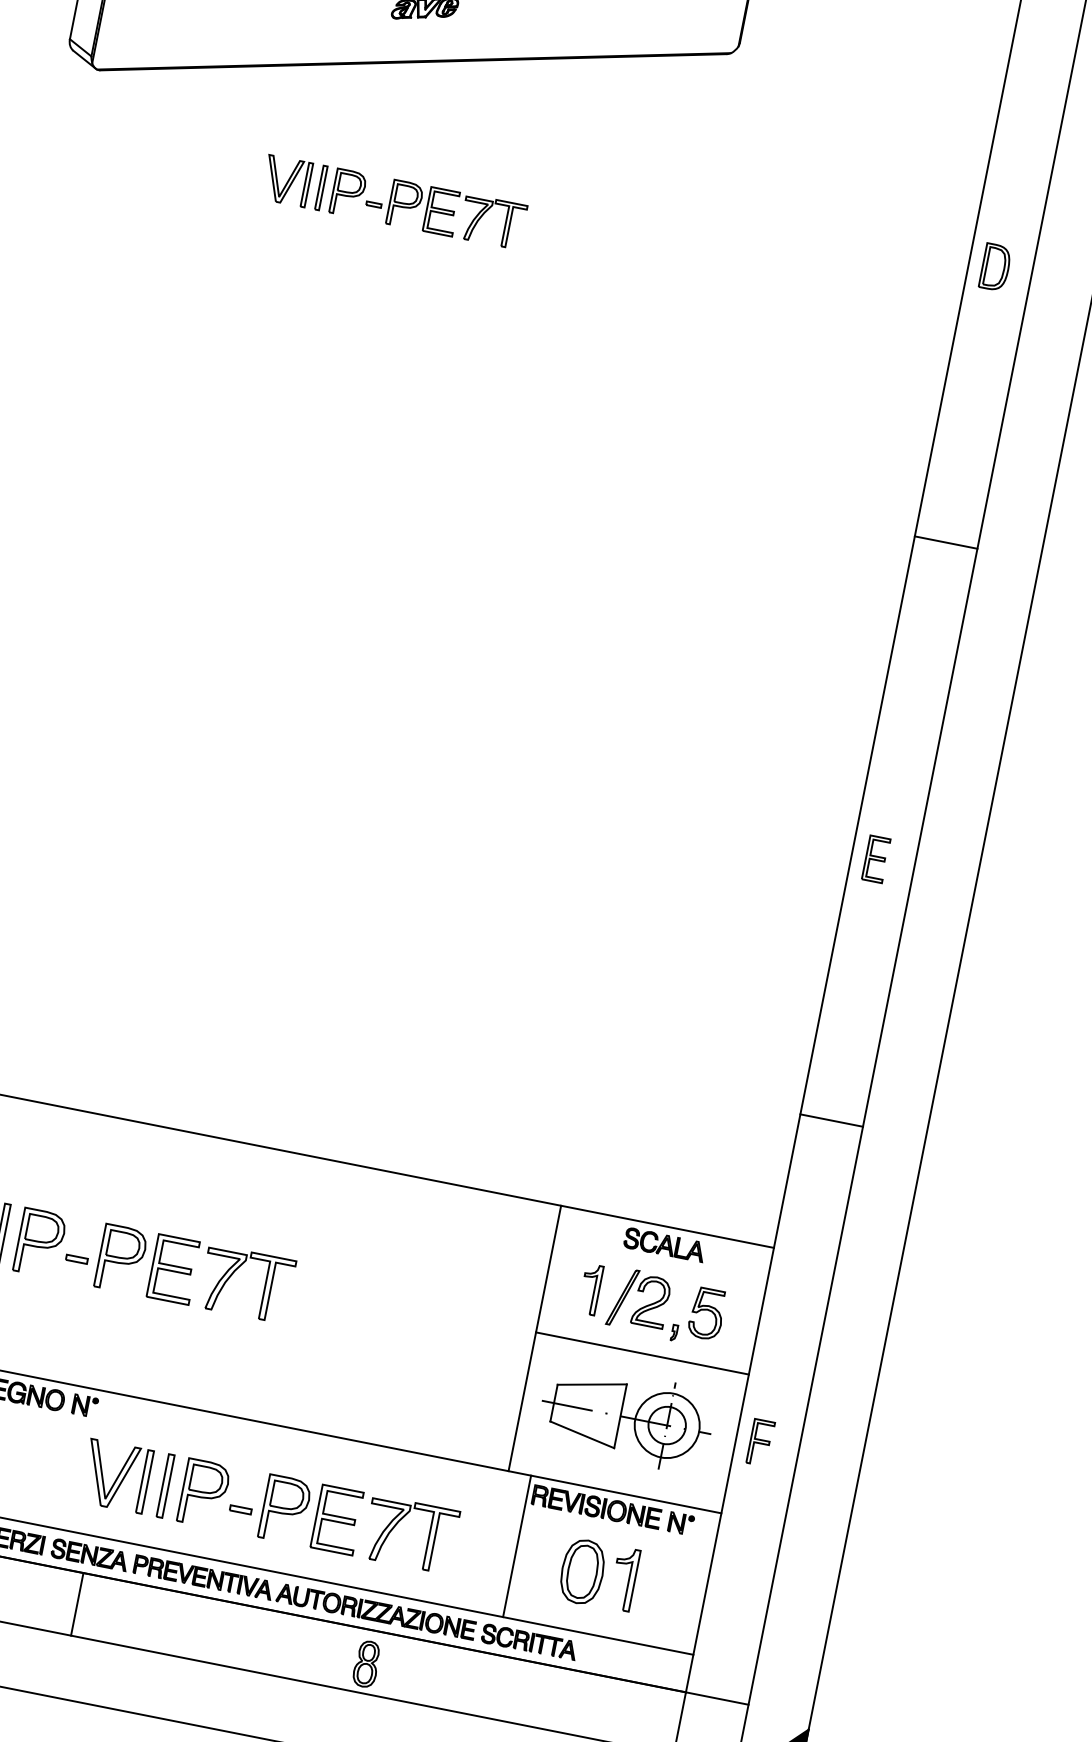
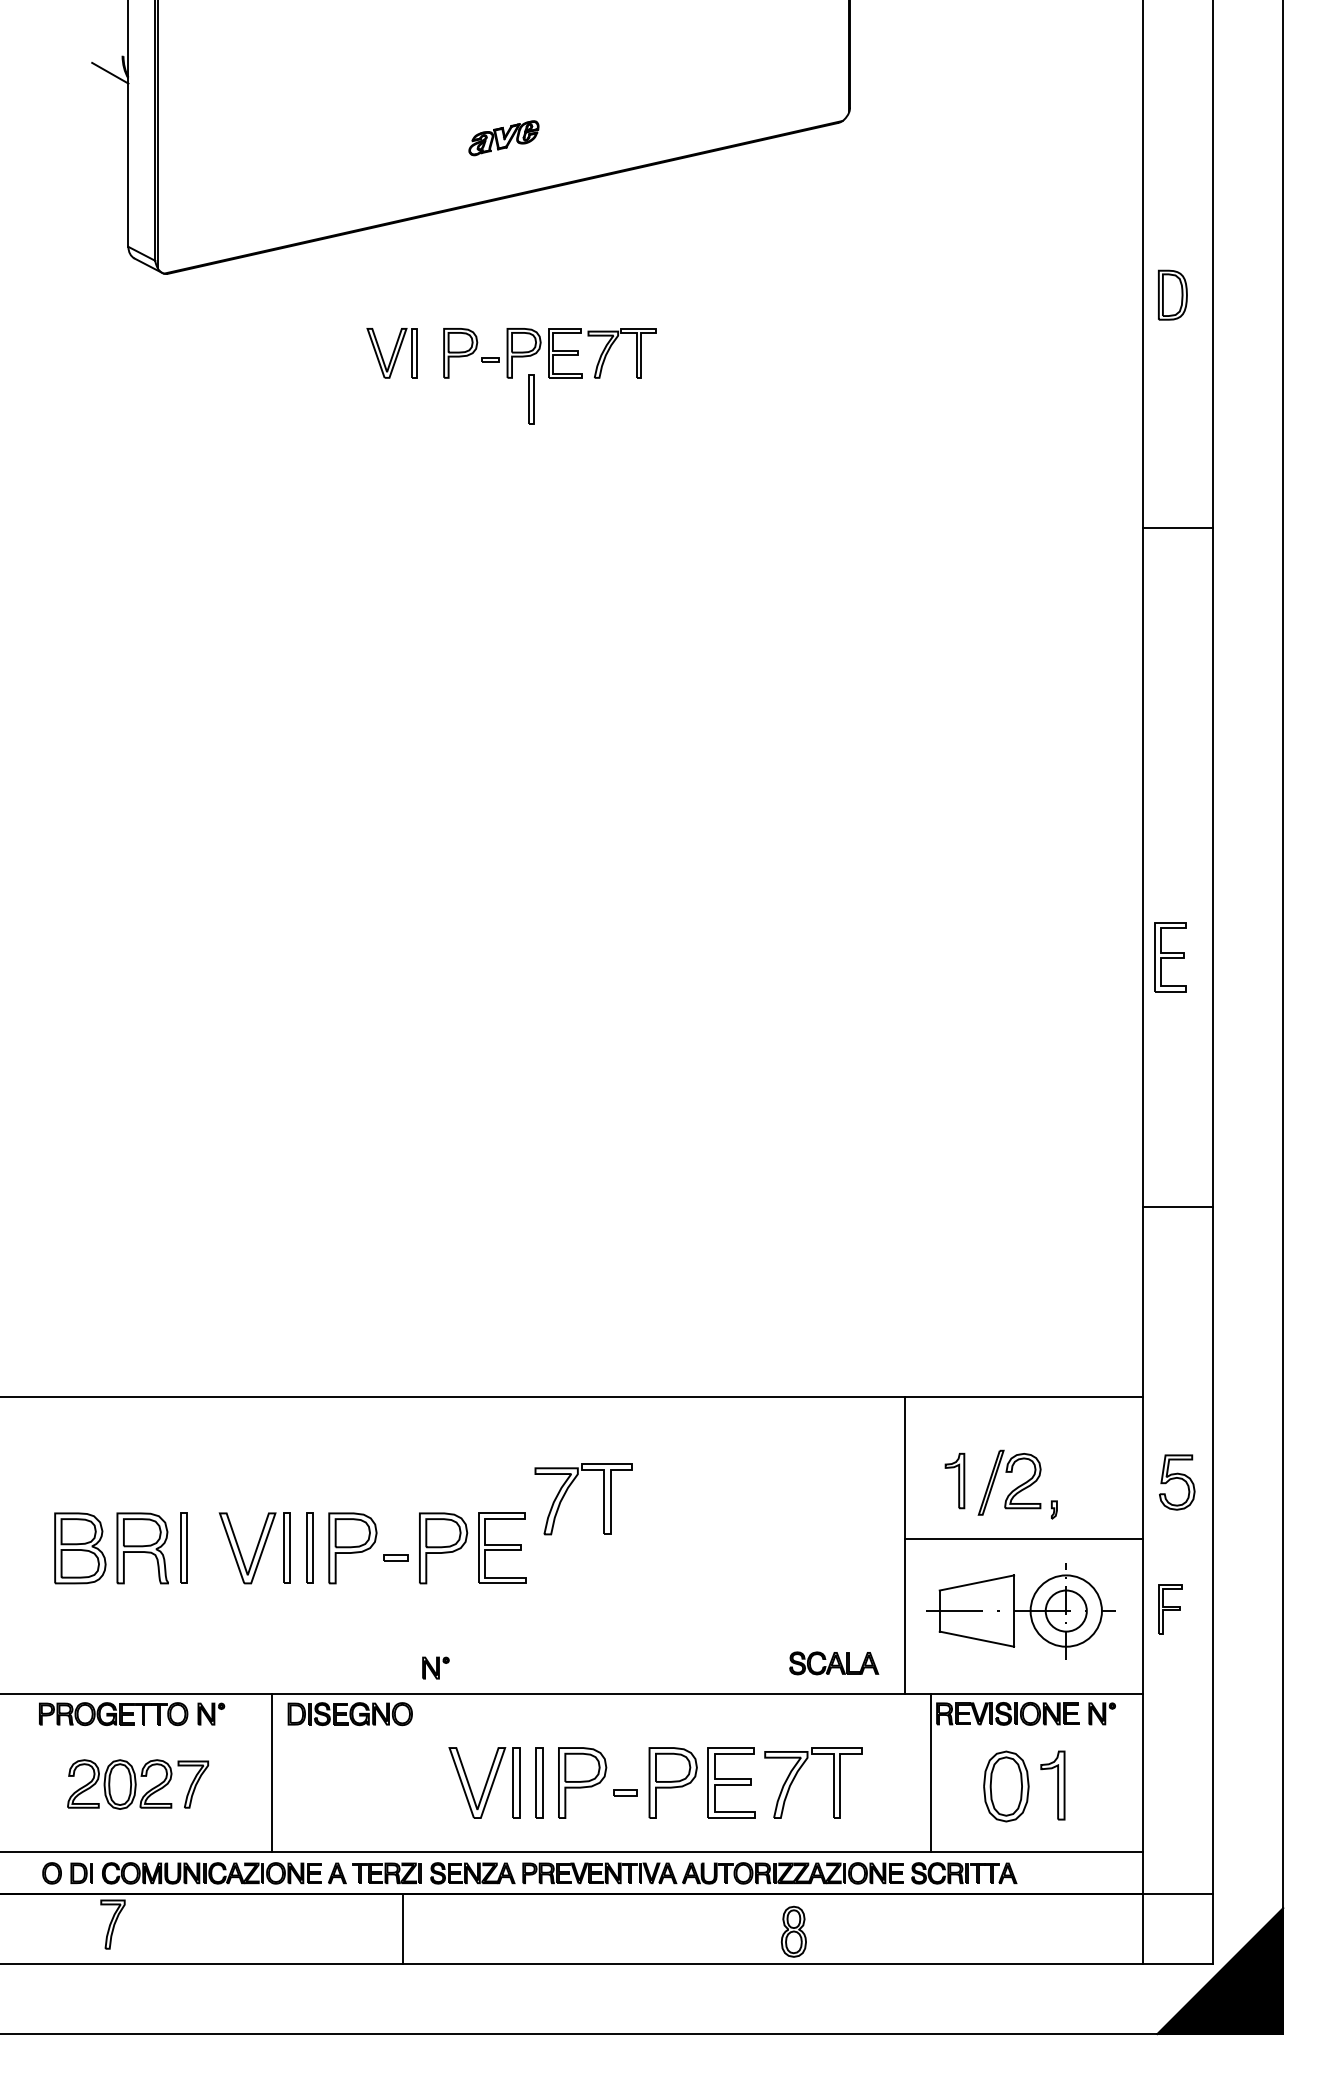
part: (321, 188) -> (531, 399), moved
line: (946, 542) -> (1178, 527), moved
part: (876, 859) -> (1170, 957), size x1.4
line: (831, 1120) -> (1178, 1206), moved
part: (665, 1245) -> (834, 1663), moved
part: (233, 1274) -> (567, 1491), moved
part: (707, 1313) -> (1177, 1482), moved
part: (84, 1405) -> (435, 1667), moved
line: (77, 1604) -> (402, 1929), moved

